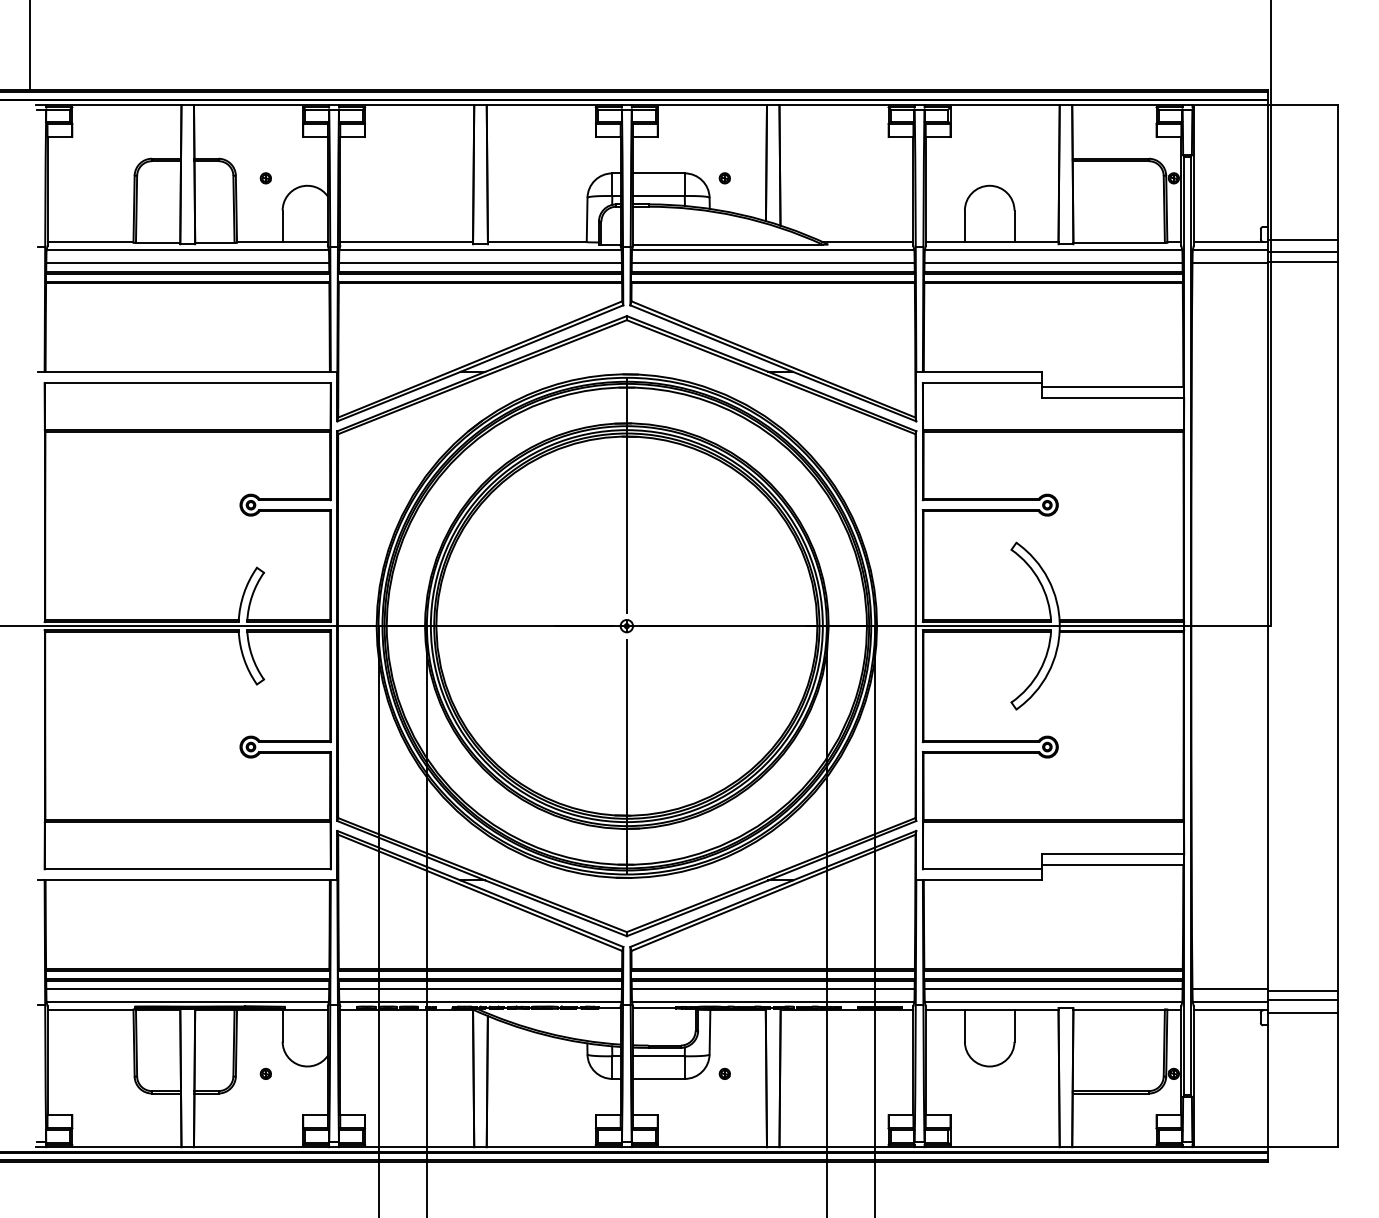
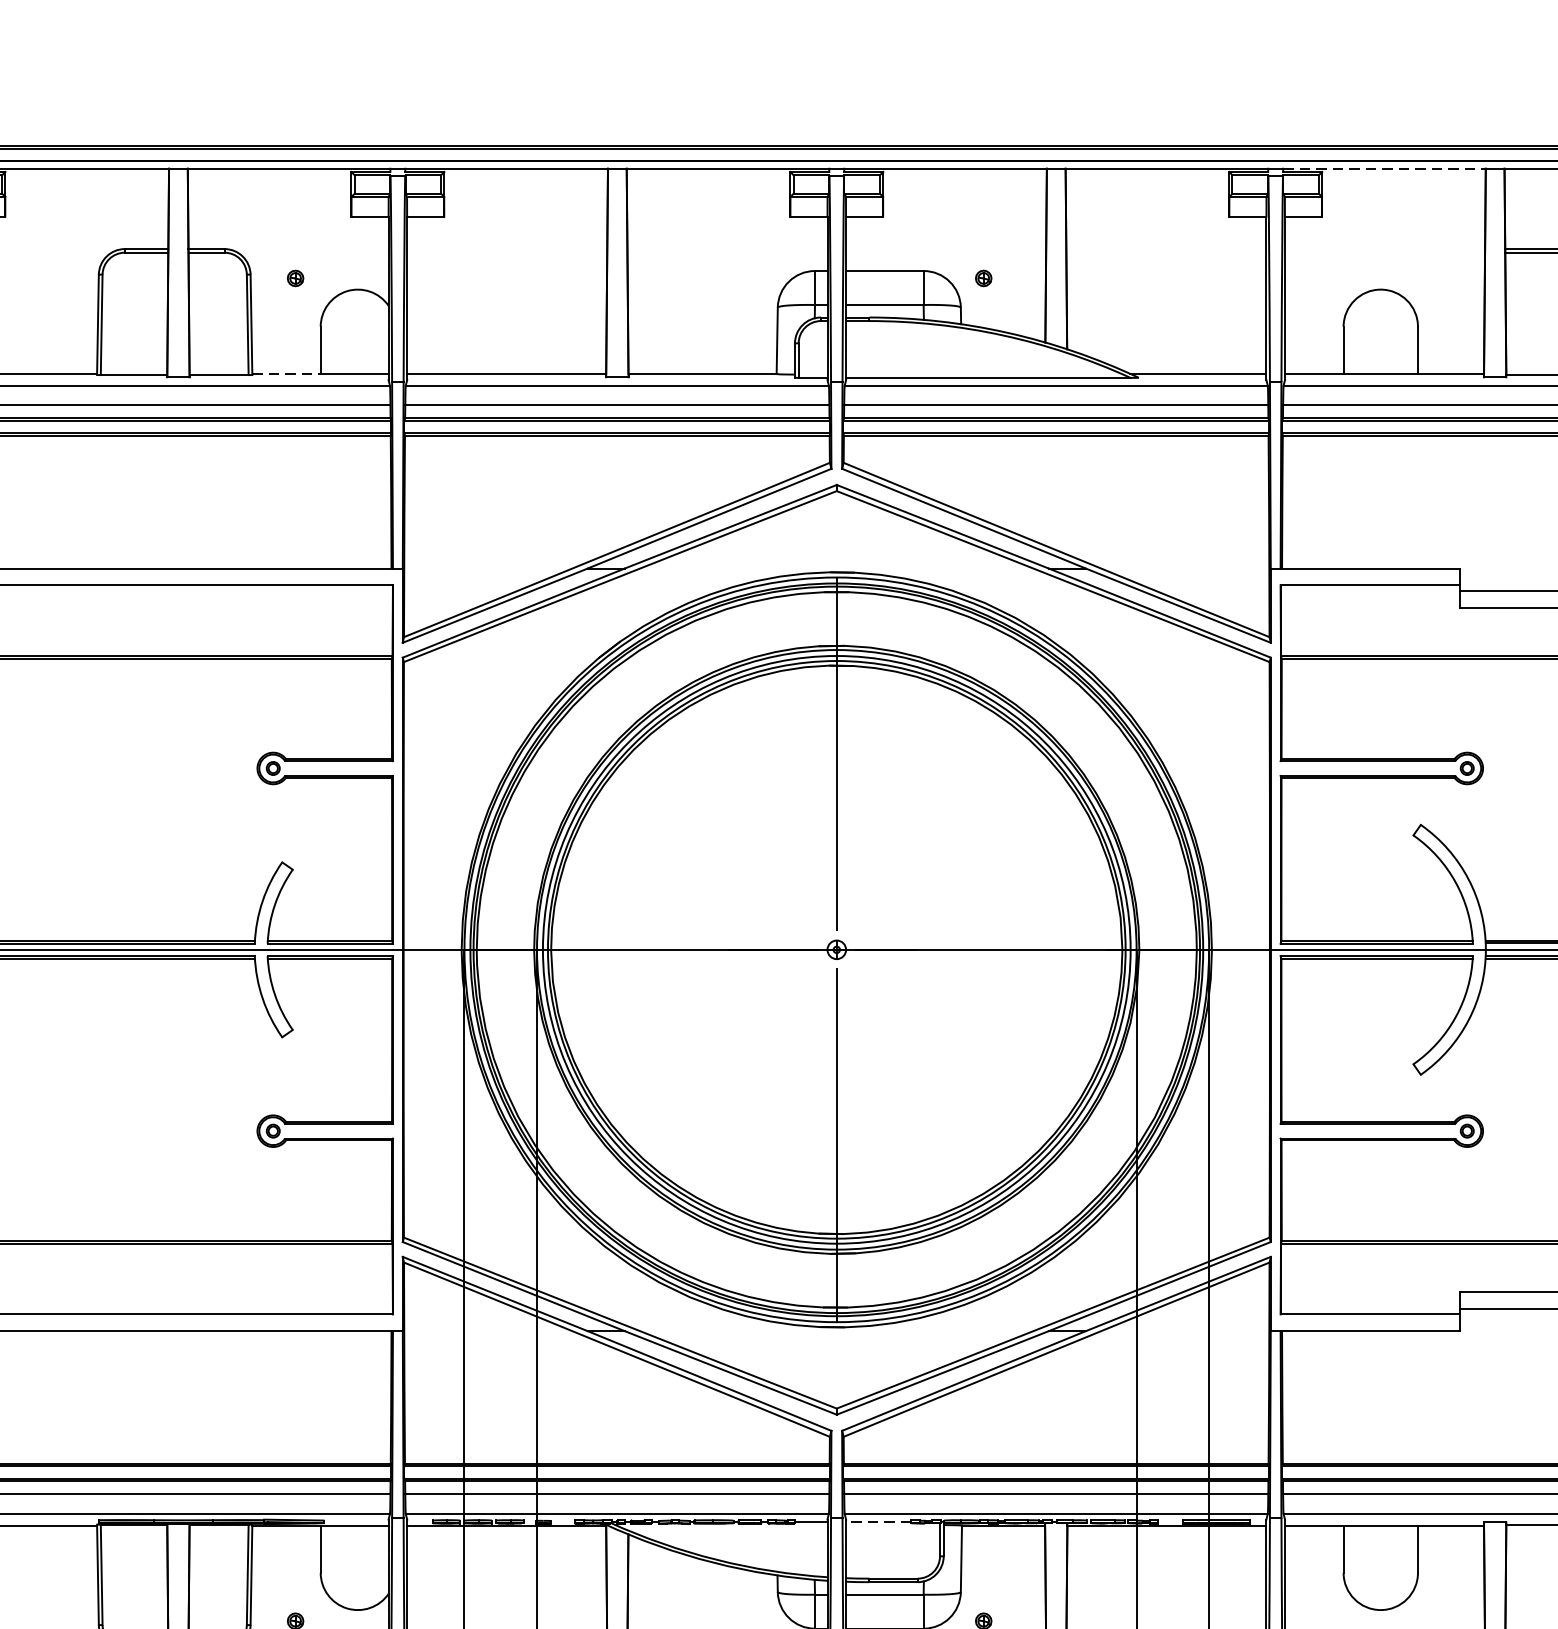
line: (992, 105) -> (1385, 169), solid -> dashed
line: (259, 241) -> (286, 373), solid -> dashed
line: (654, 1007) -> (878, 1521), solid -> dashed

